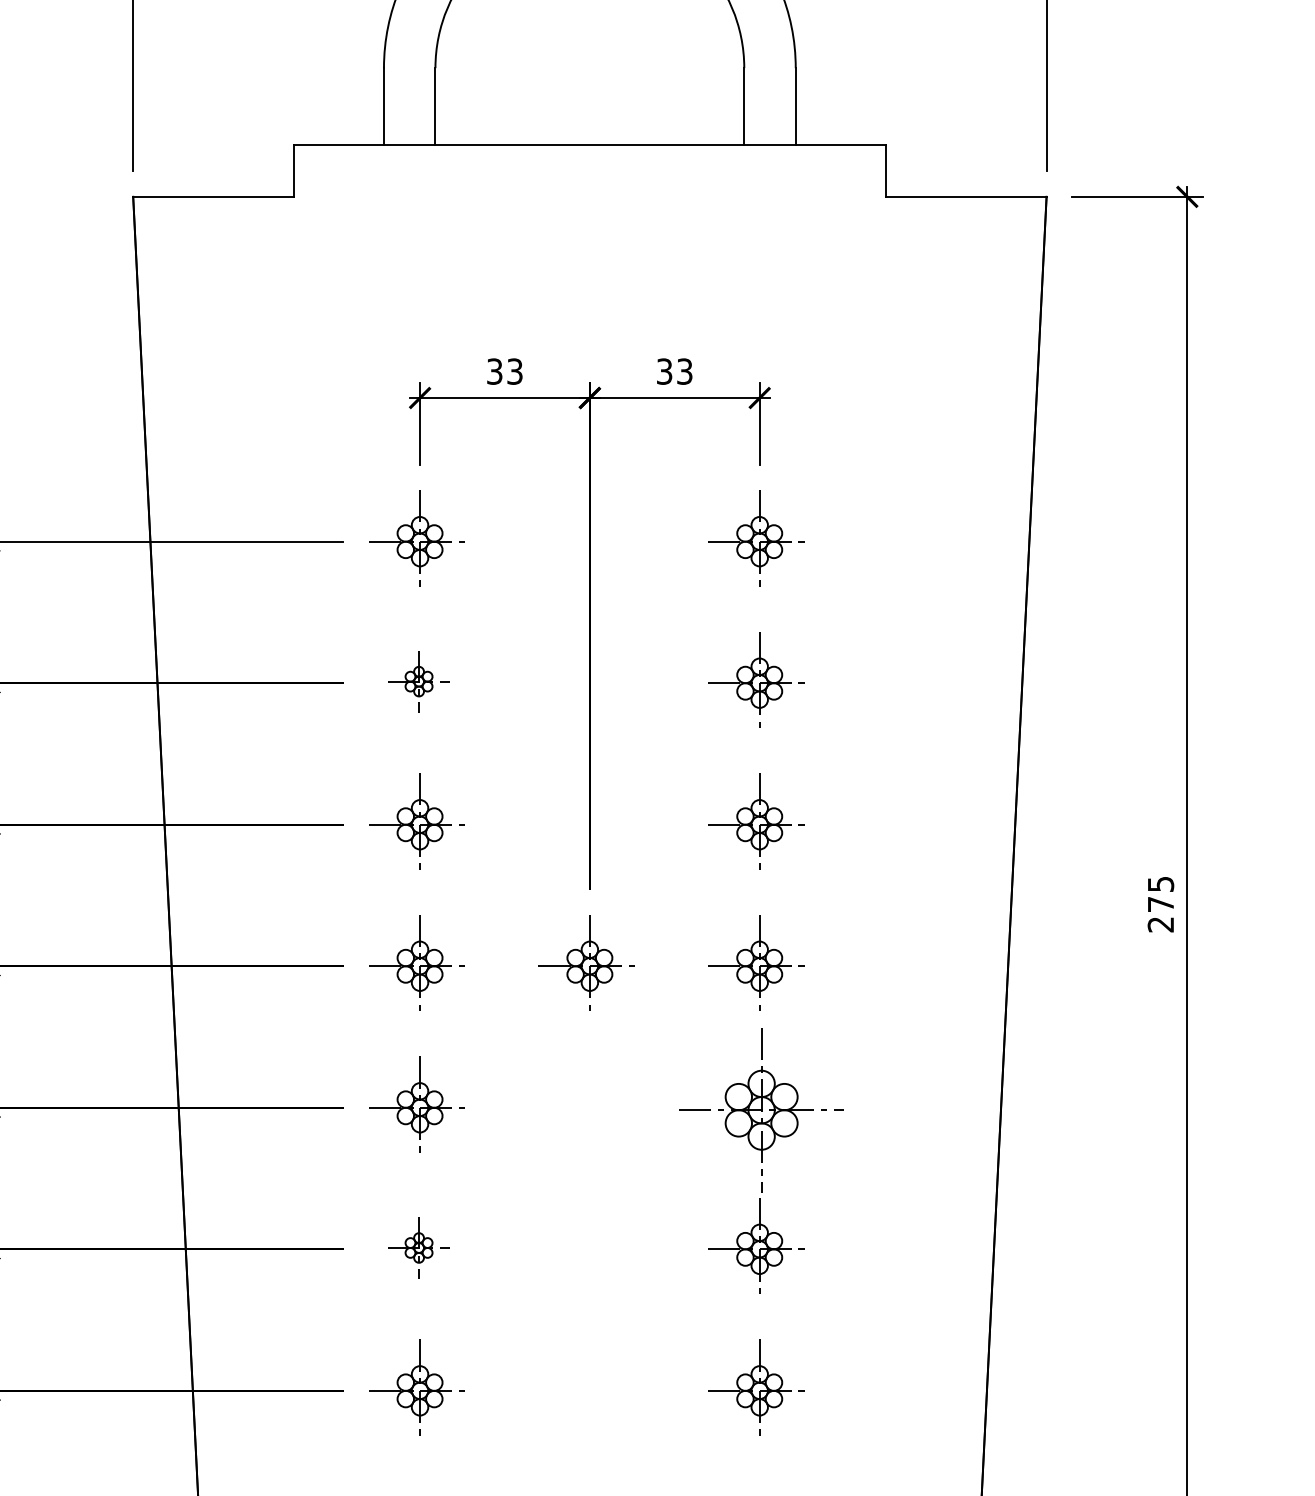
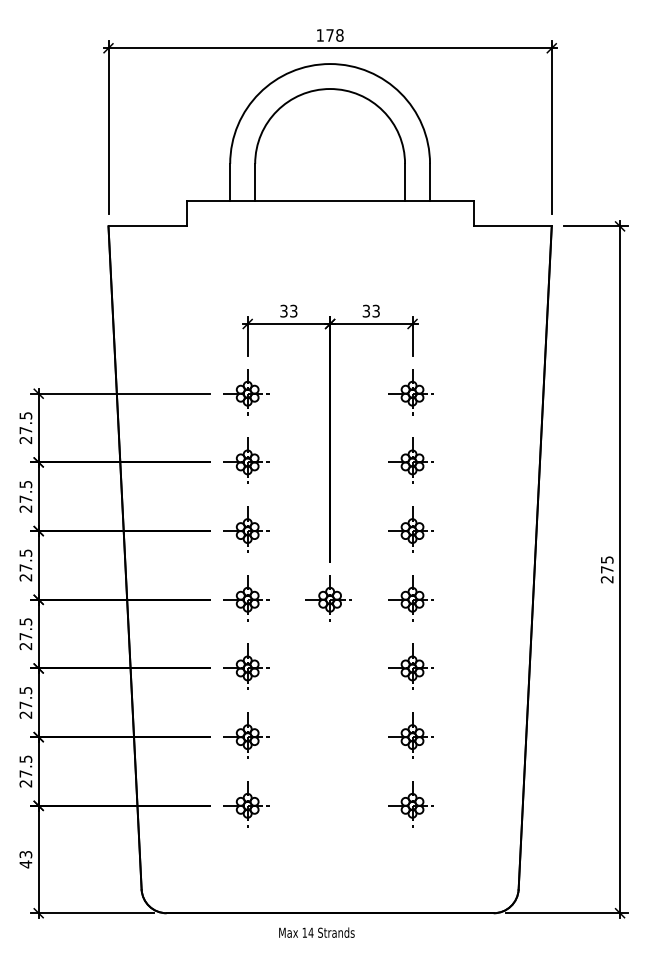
part: (417, 679) -> (246, 460), size x1.67
part: (755, 1103) -> (410, 666), size x0.62
part: (417, 1245) -> (246, 735), size x1.67

